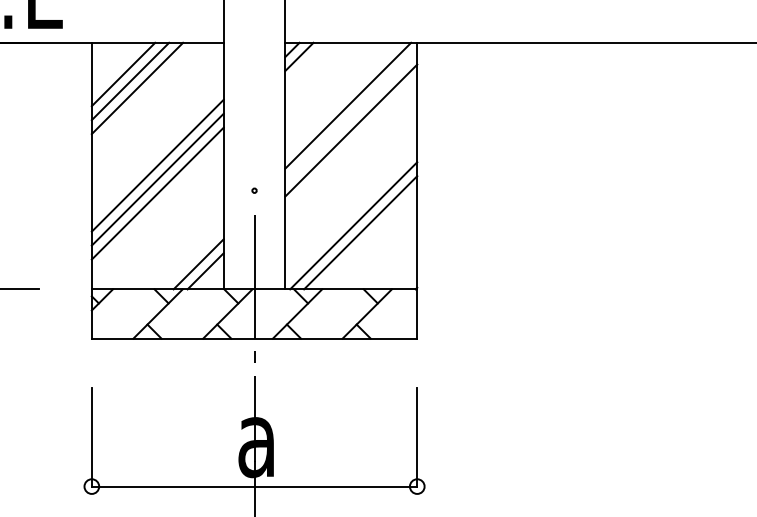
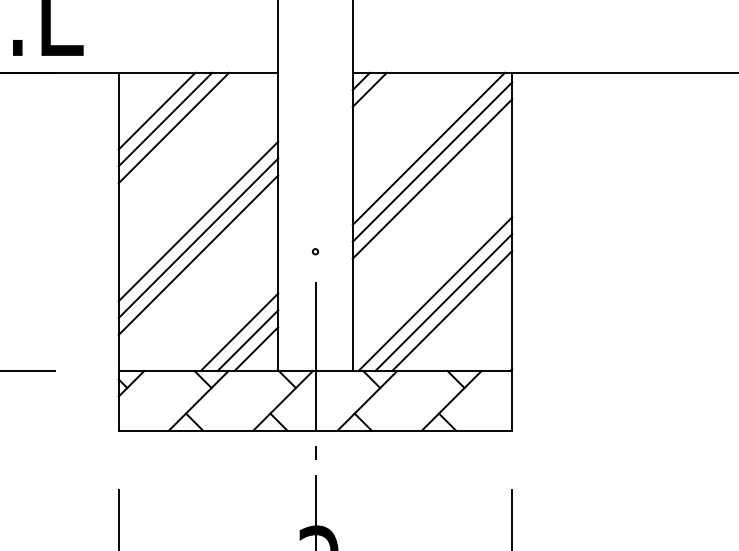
line: (351, 116) -> (432, 161), added
line: (367, 239) -> (452, 310), added
line: (191, 257) -> (239, 332), added

